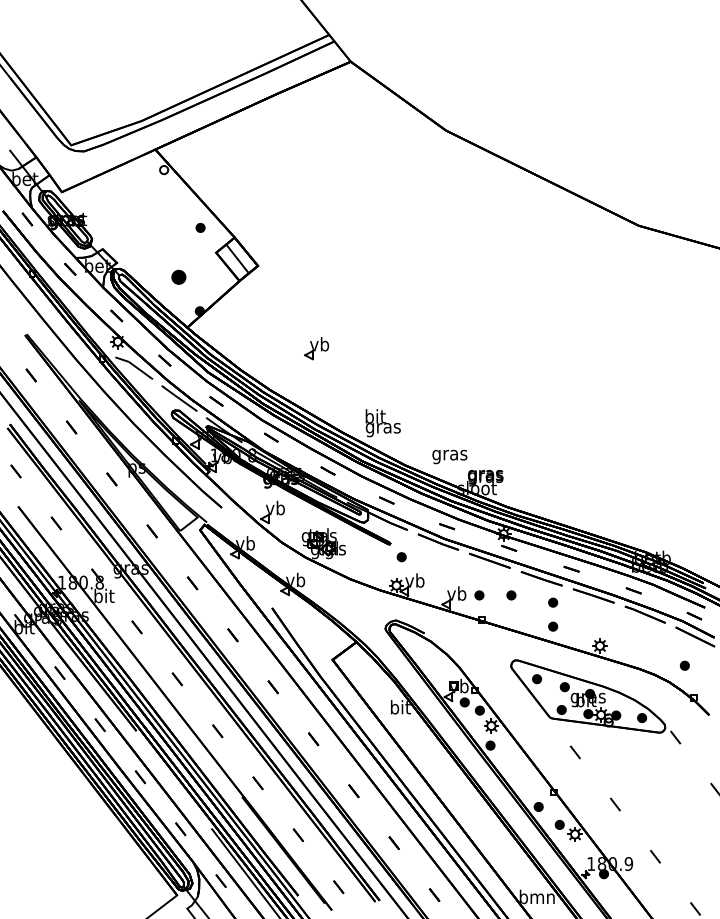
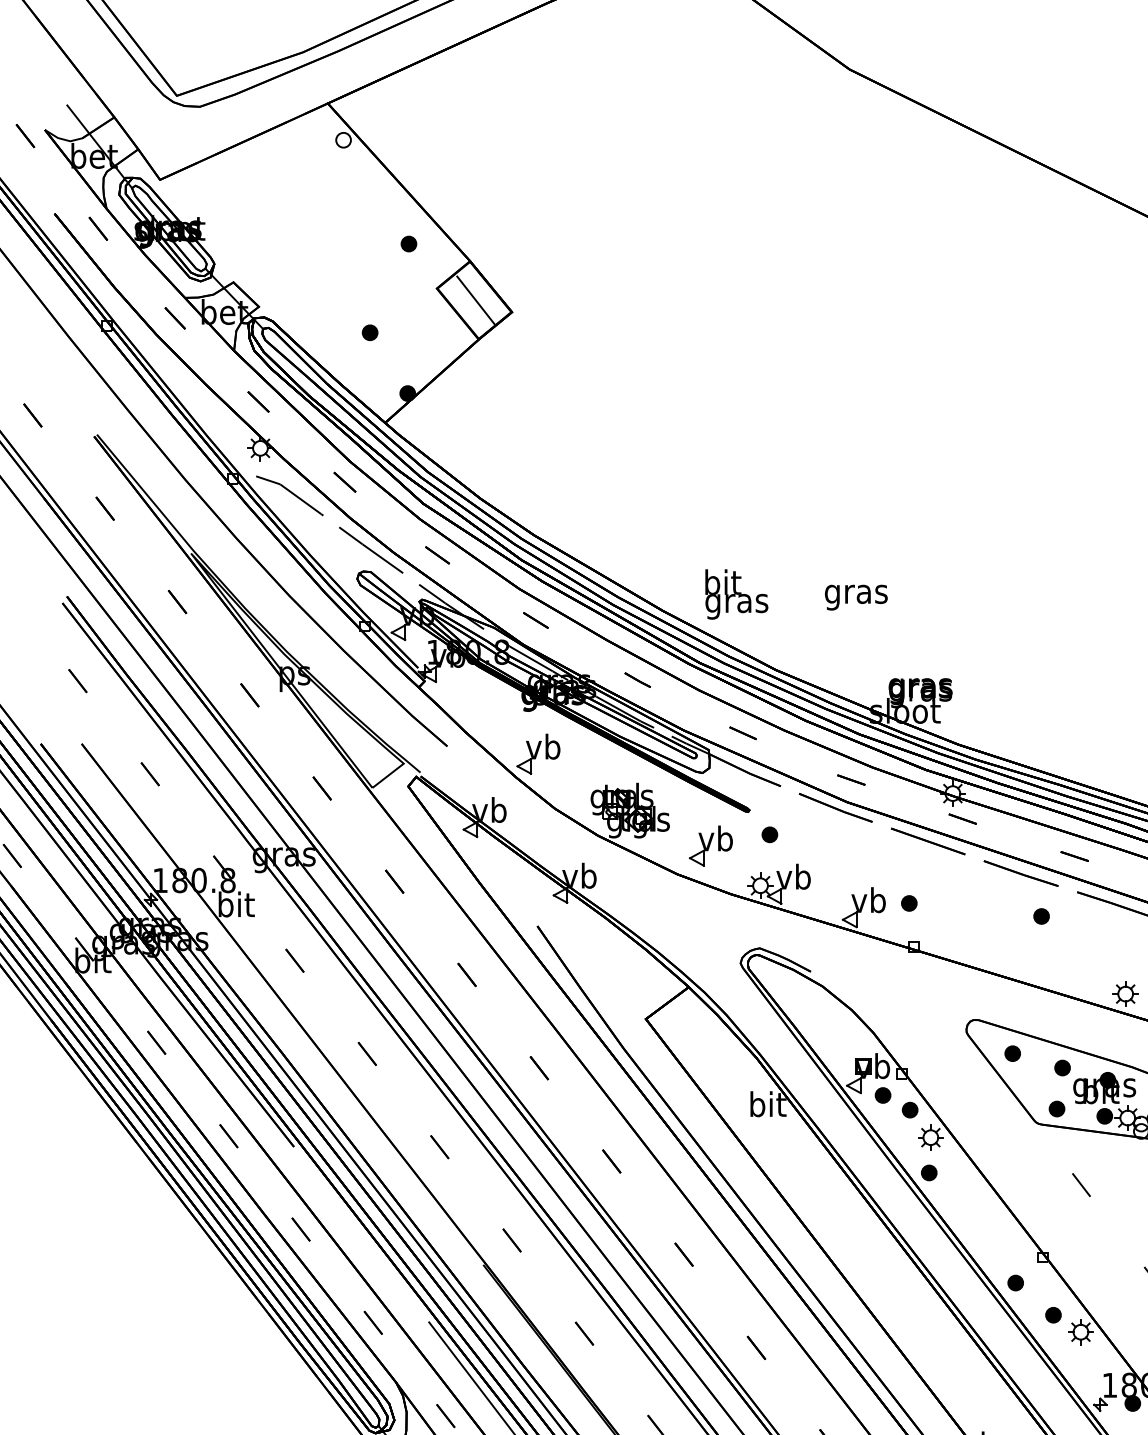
part: (178, 277) -> (369, 332), size x0.62
part: (316, 348) -> (710, 846), moved
text: (449, 456) -> (855, 596), moved
part: (511, 595) -> (966, 903), removed
part: (553, 626) -> (1042, 959), removed

